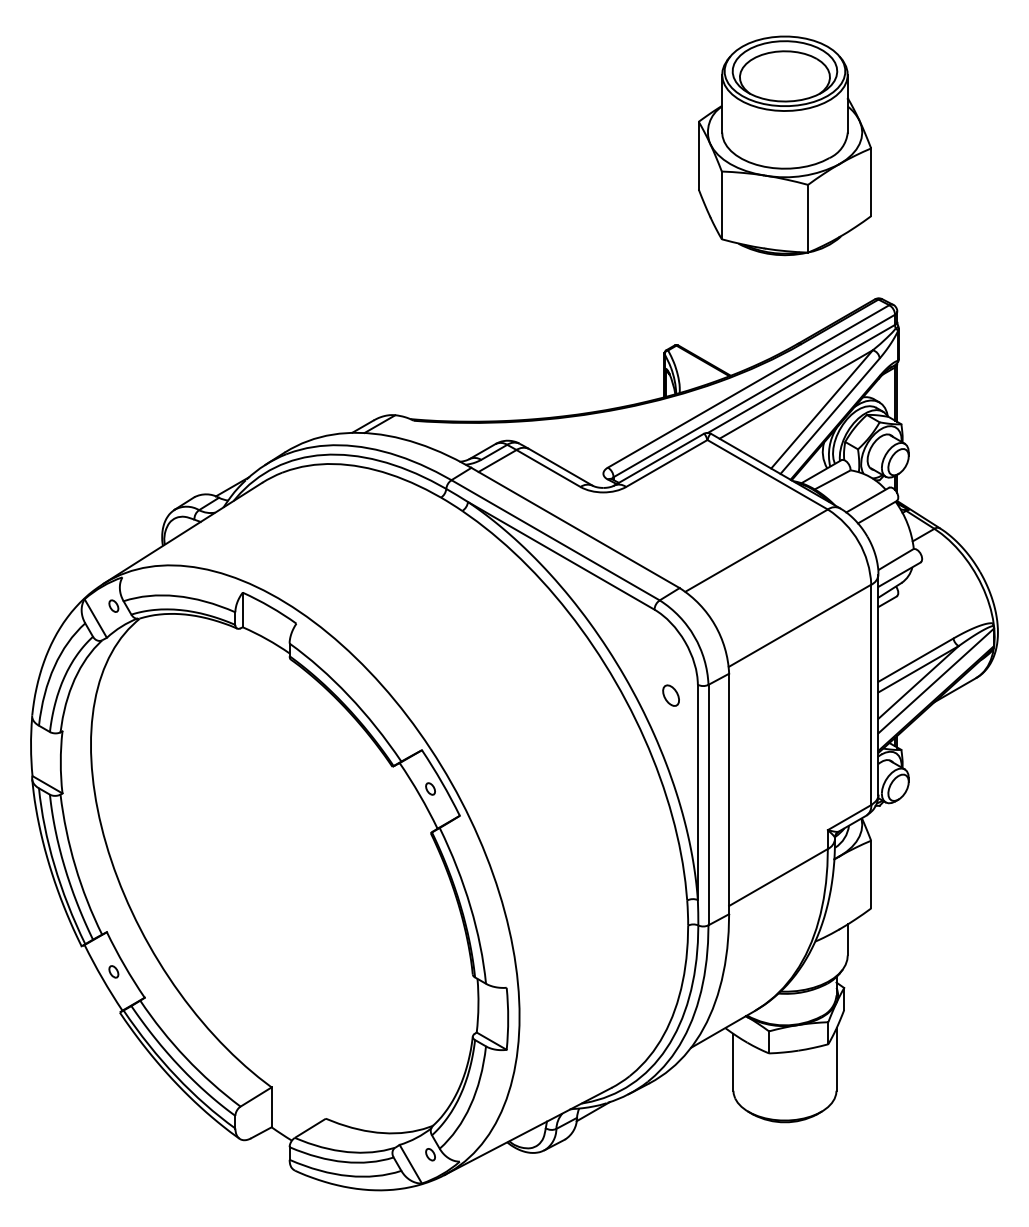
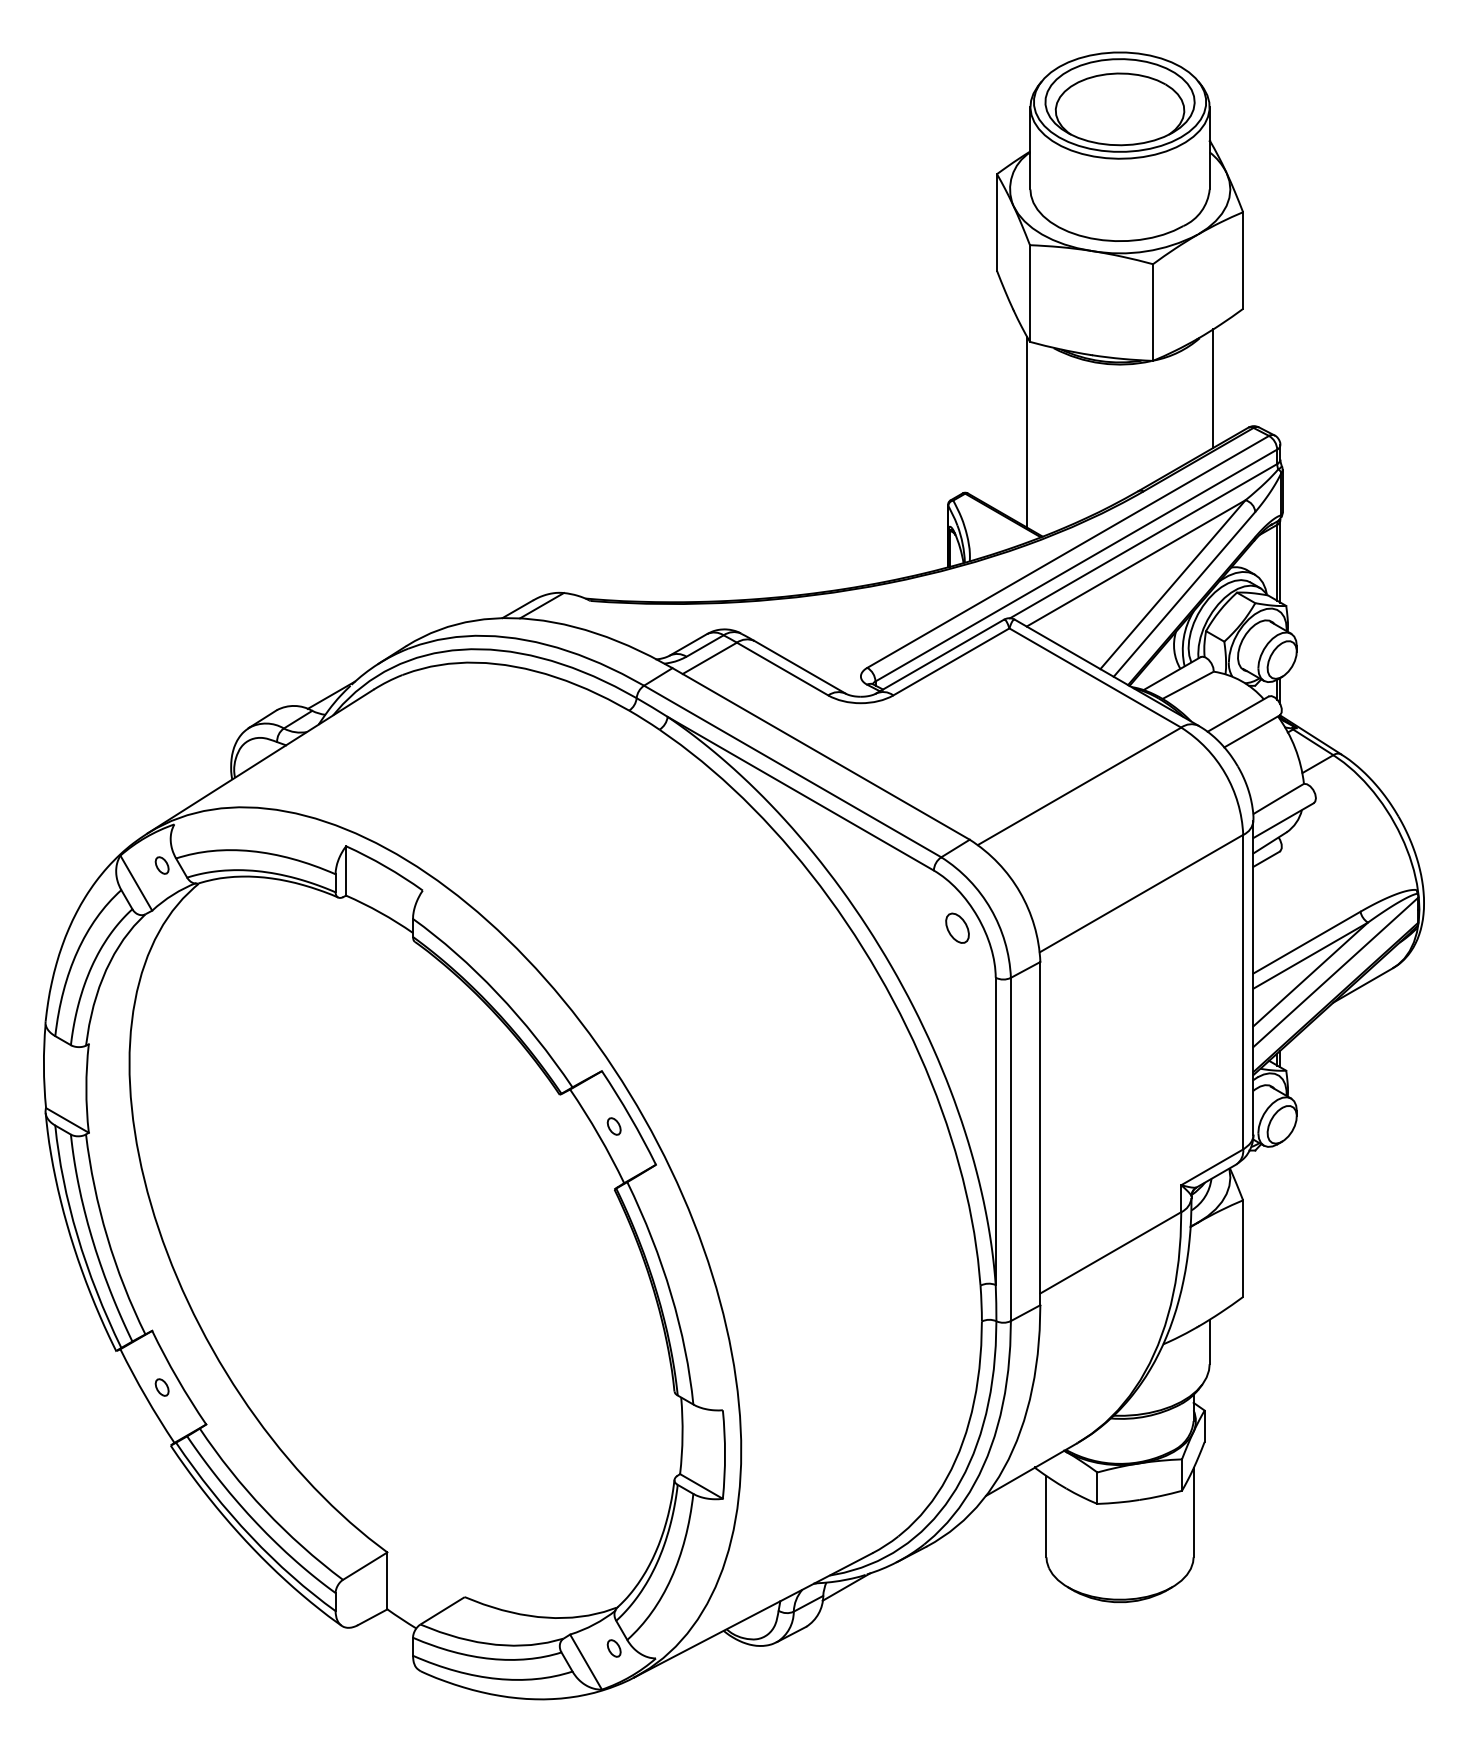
line: (850, 271) -> (1213, 388), added
line: (719, 302) -> (1026, 431), added
part: (671, 695) -> (957, 927), moved

